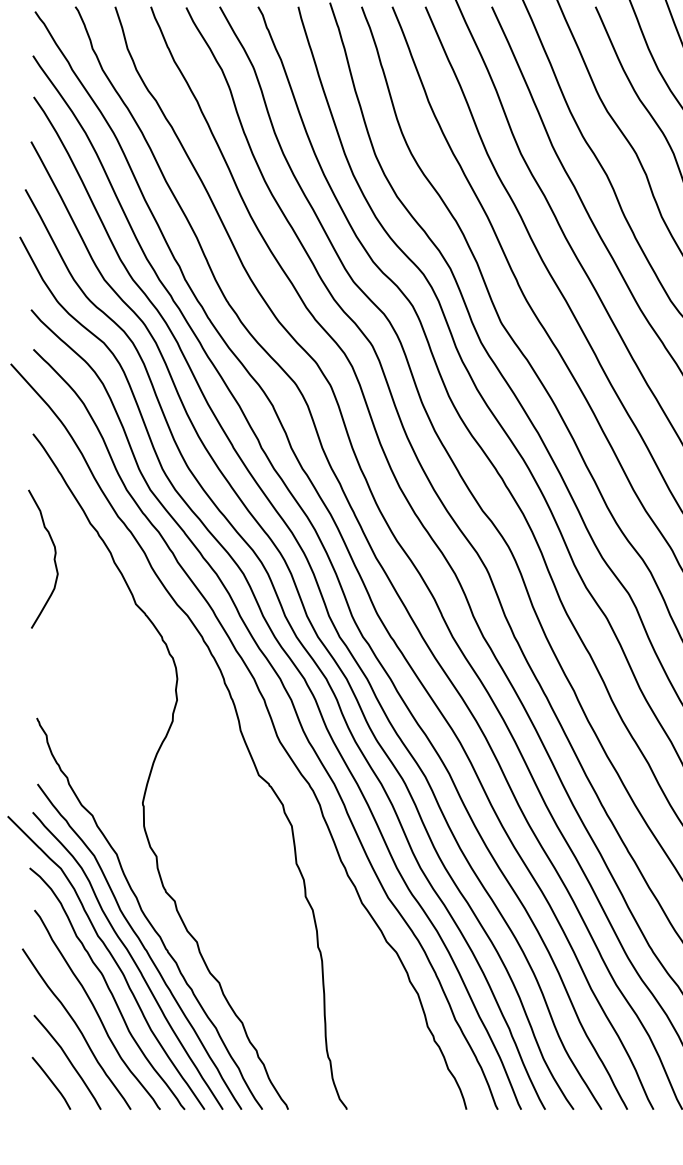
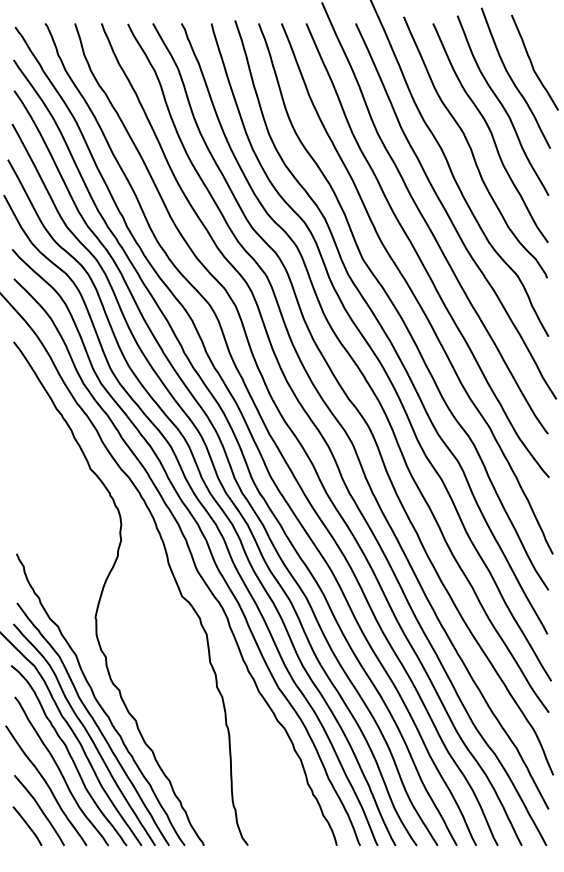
curve: (52, 559) -> (28, 435), removed

